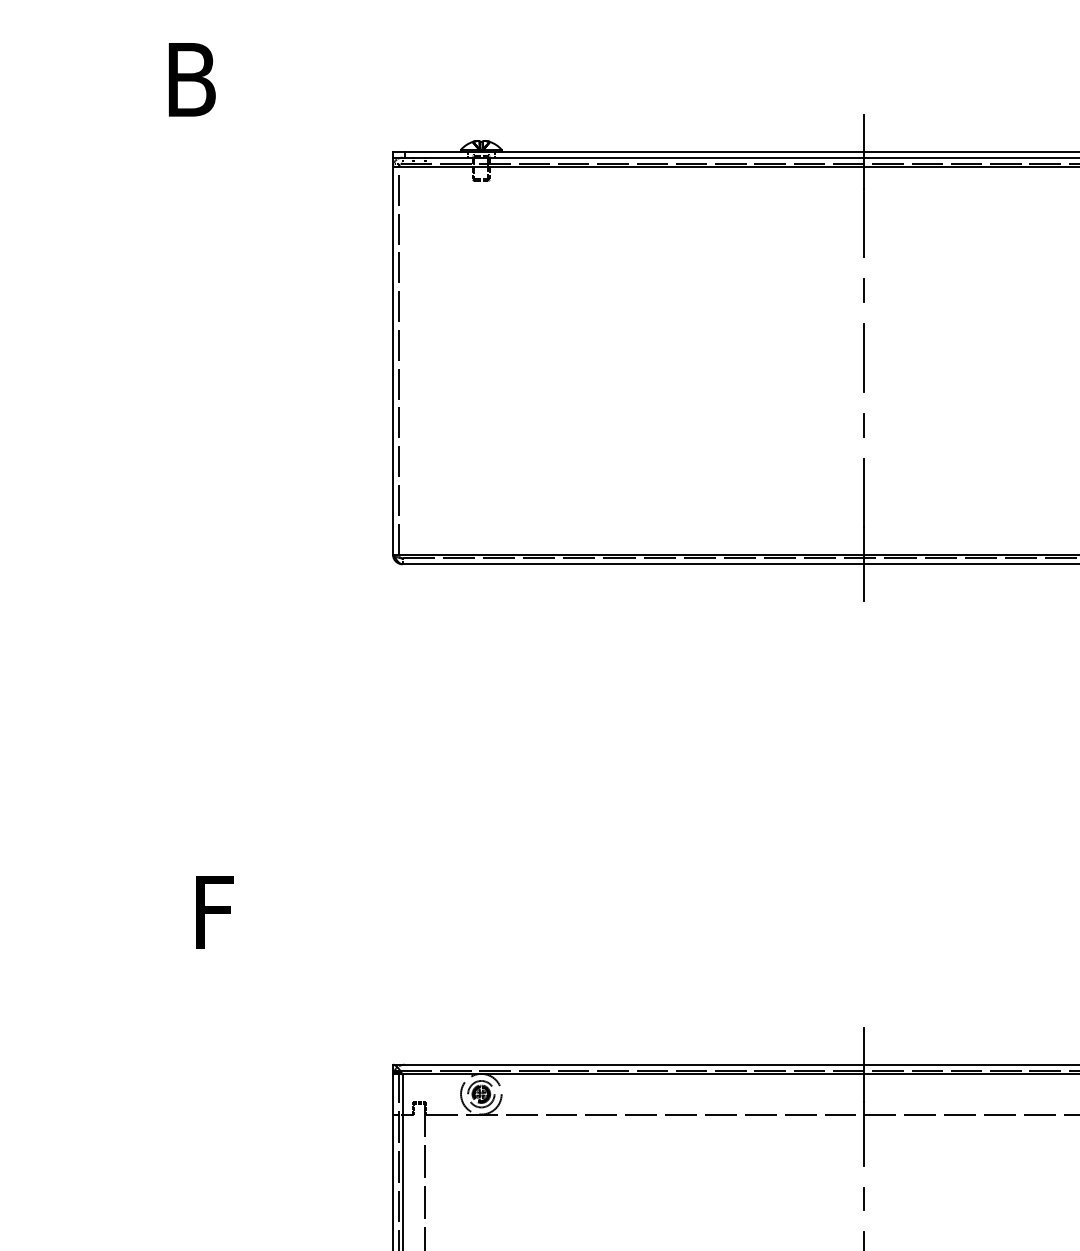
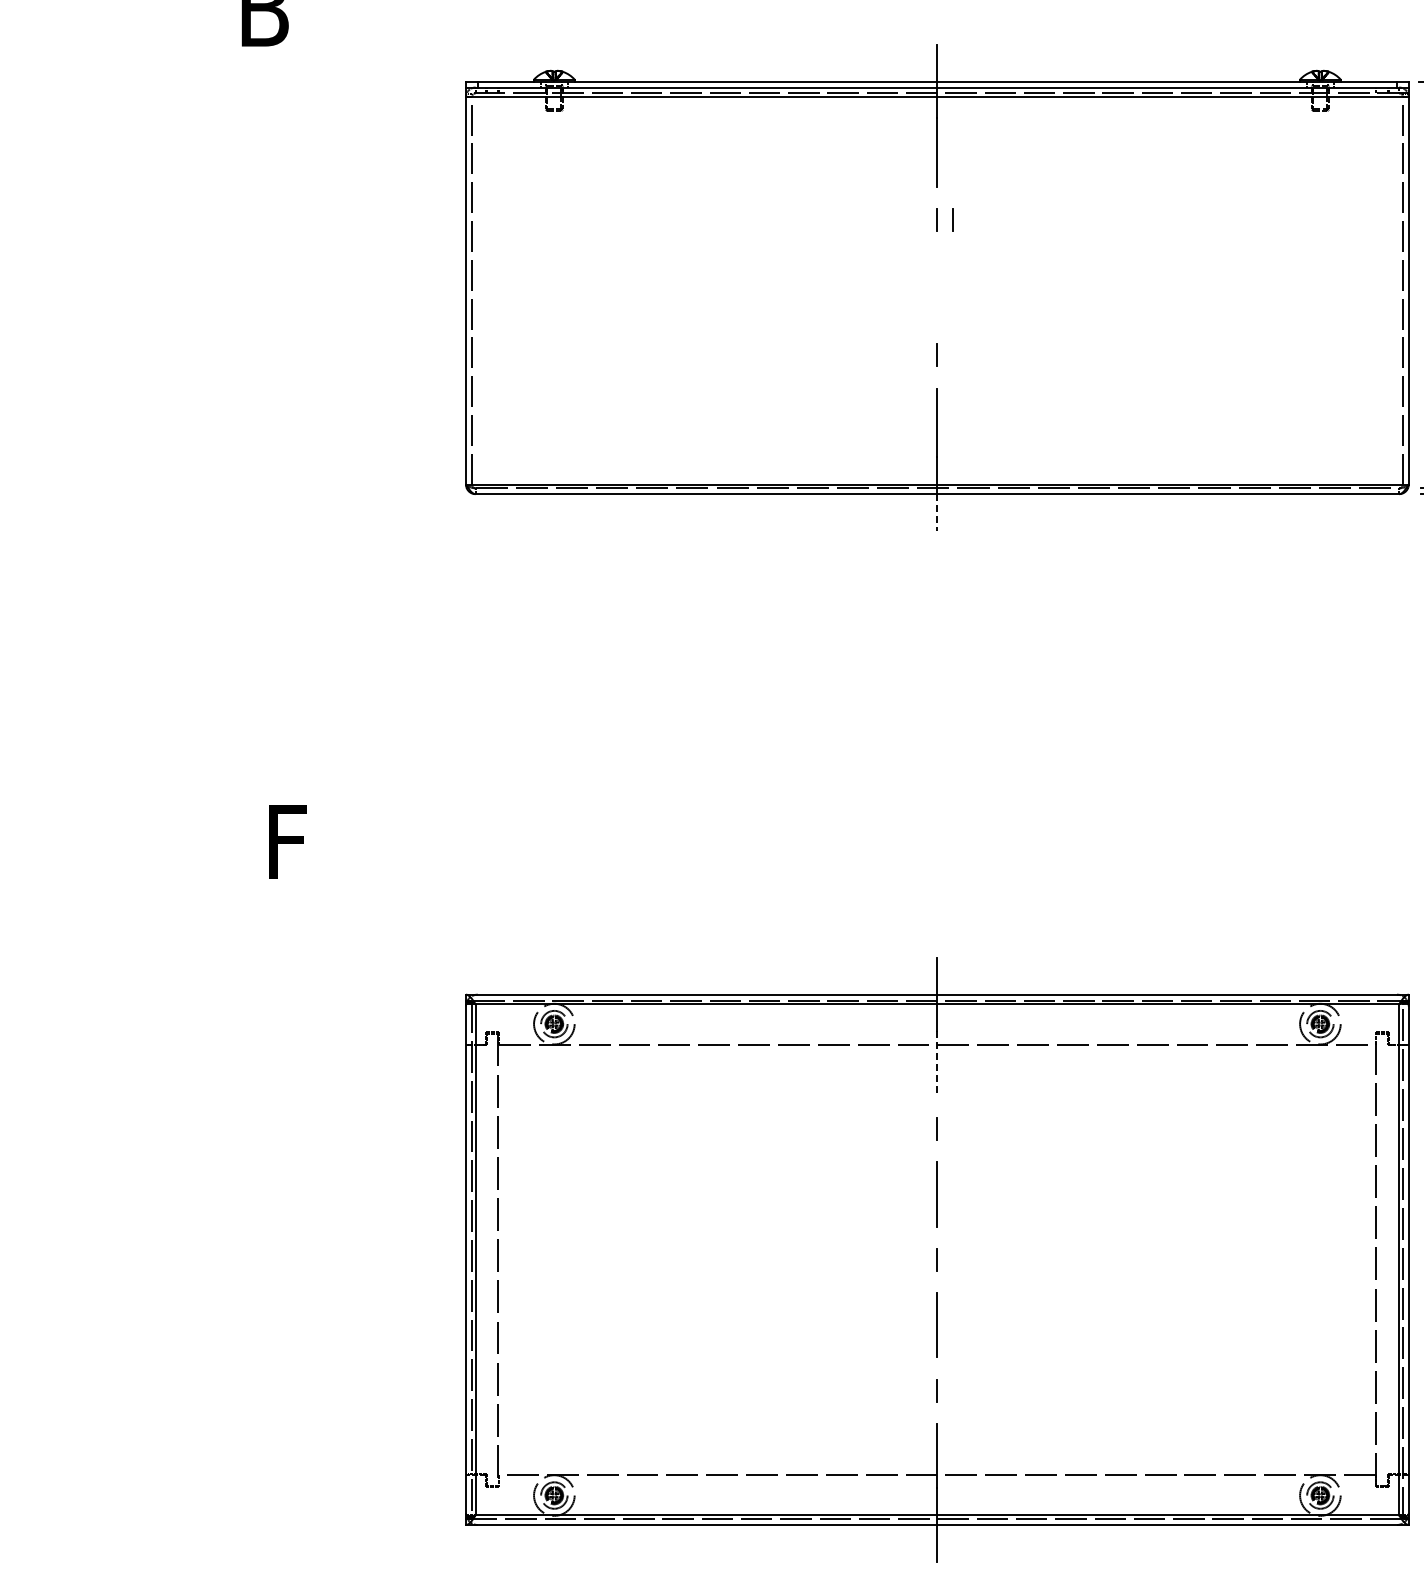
line: (879, 289) -> (952, 219), added
line: (864, 357) -> (937, 287), removed
line: (864, 583) -> (937, 513), solid -> dashed
line: (864, 1134) -> (937, 1064), solid -> dashed

